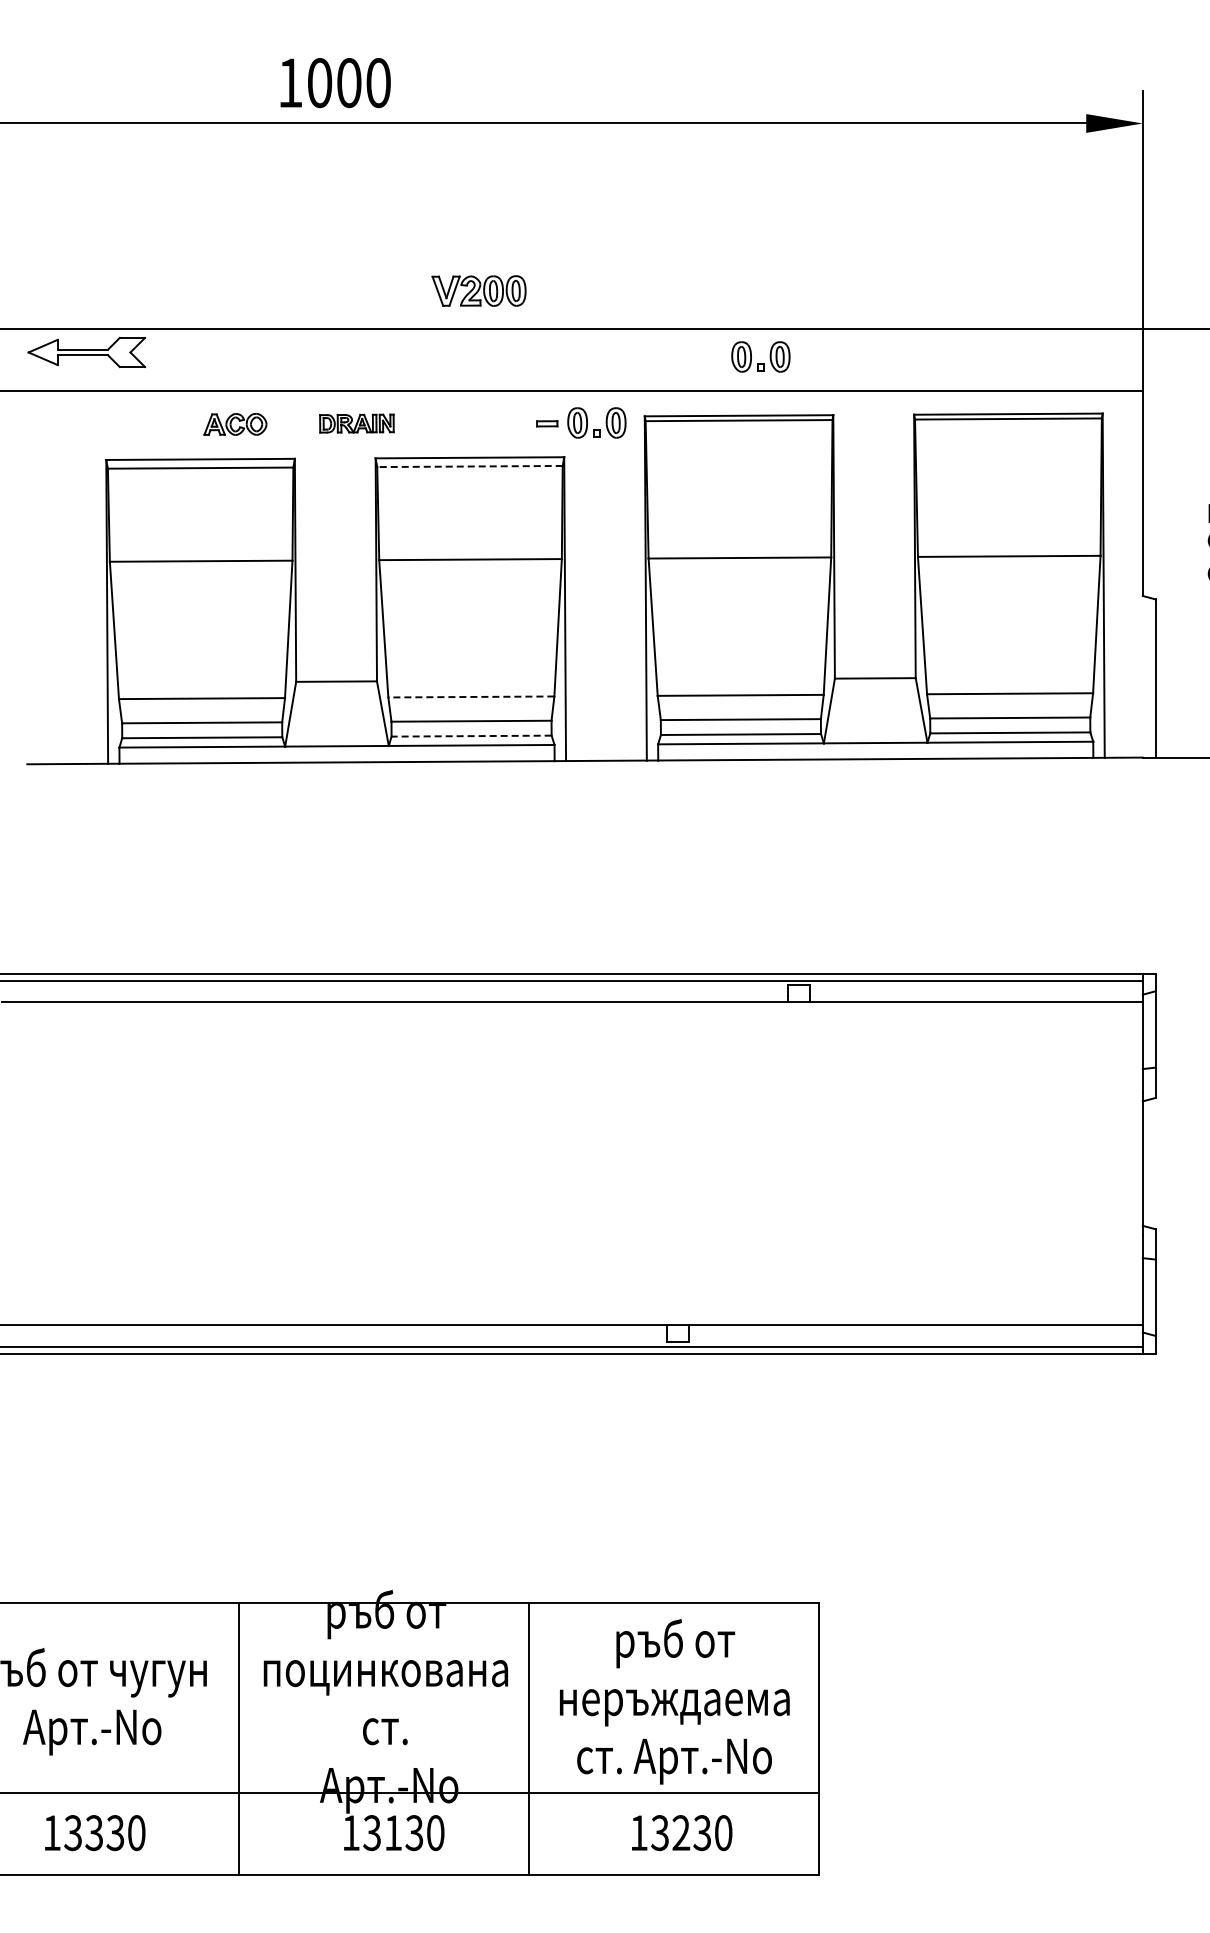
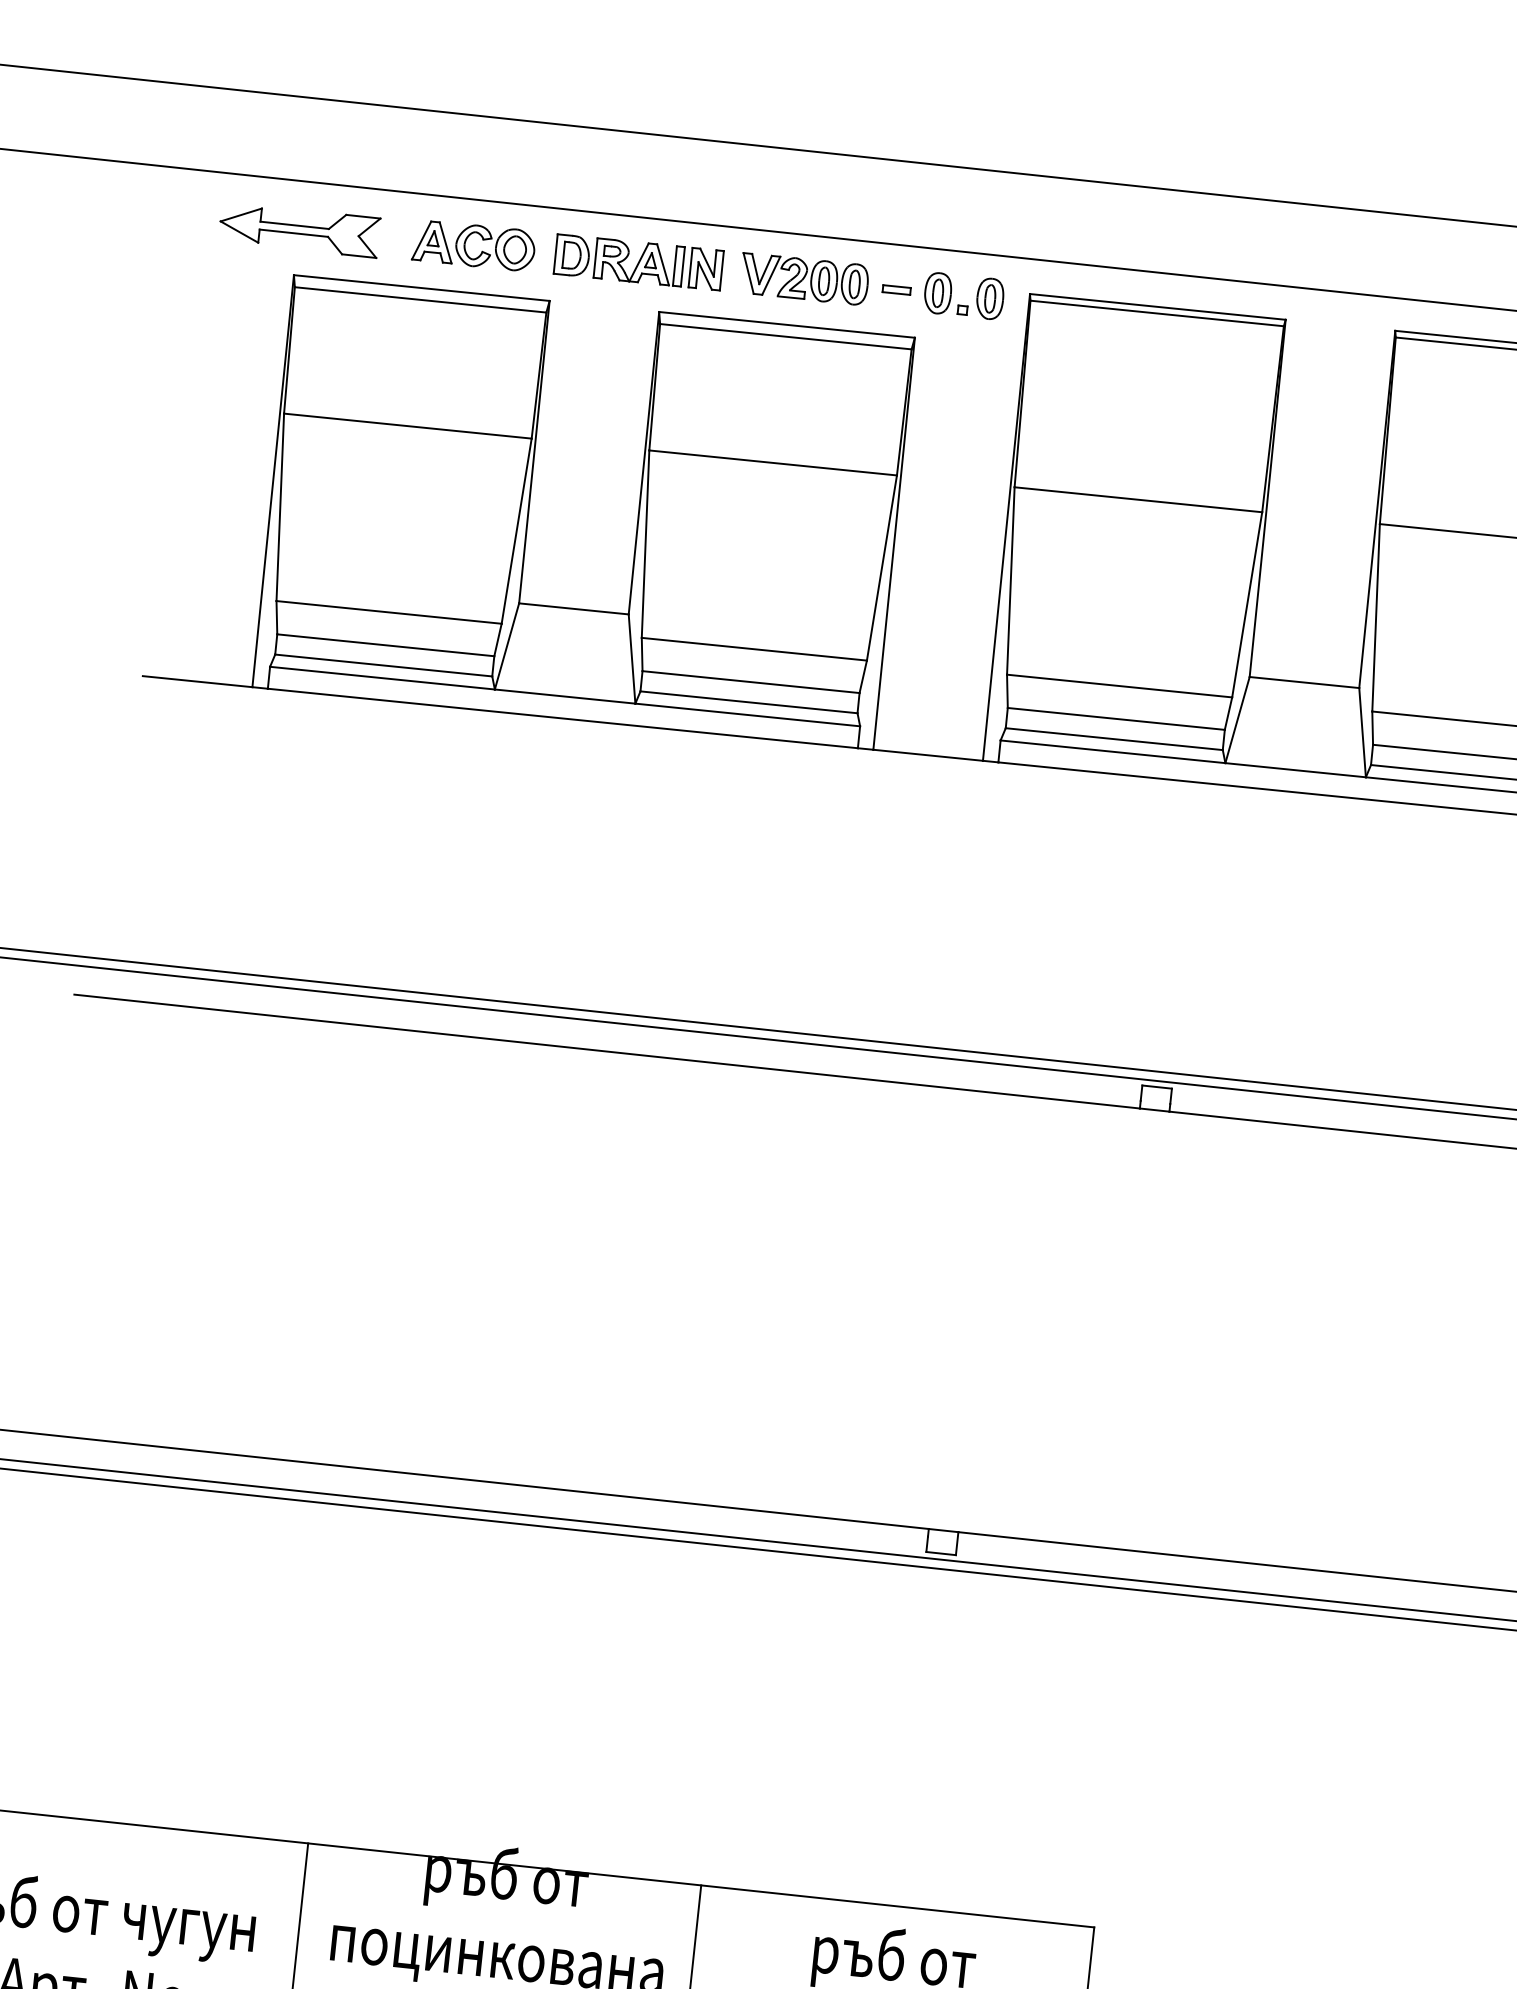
part: (478, 290) -> (803, 278), moved
part: (86, 352) -> (299, 229), moved
part: (760, 363) -> (1194, 239), removed
part: (356, 423) -> (638, 261), size x1.67
part: (235, 424) -> (474, 245), size x1.43
line: (469, 466) -> (785, 336), dashed -> solid
line: (470, 696) -> (753, 648), dashed -> solid
line: (471, 736) -> (748, 702), dashed -> solid

